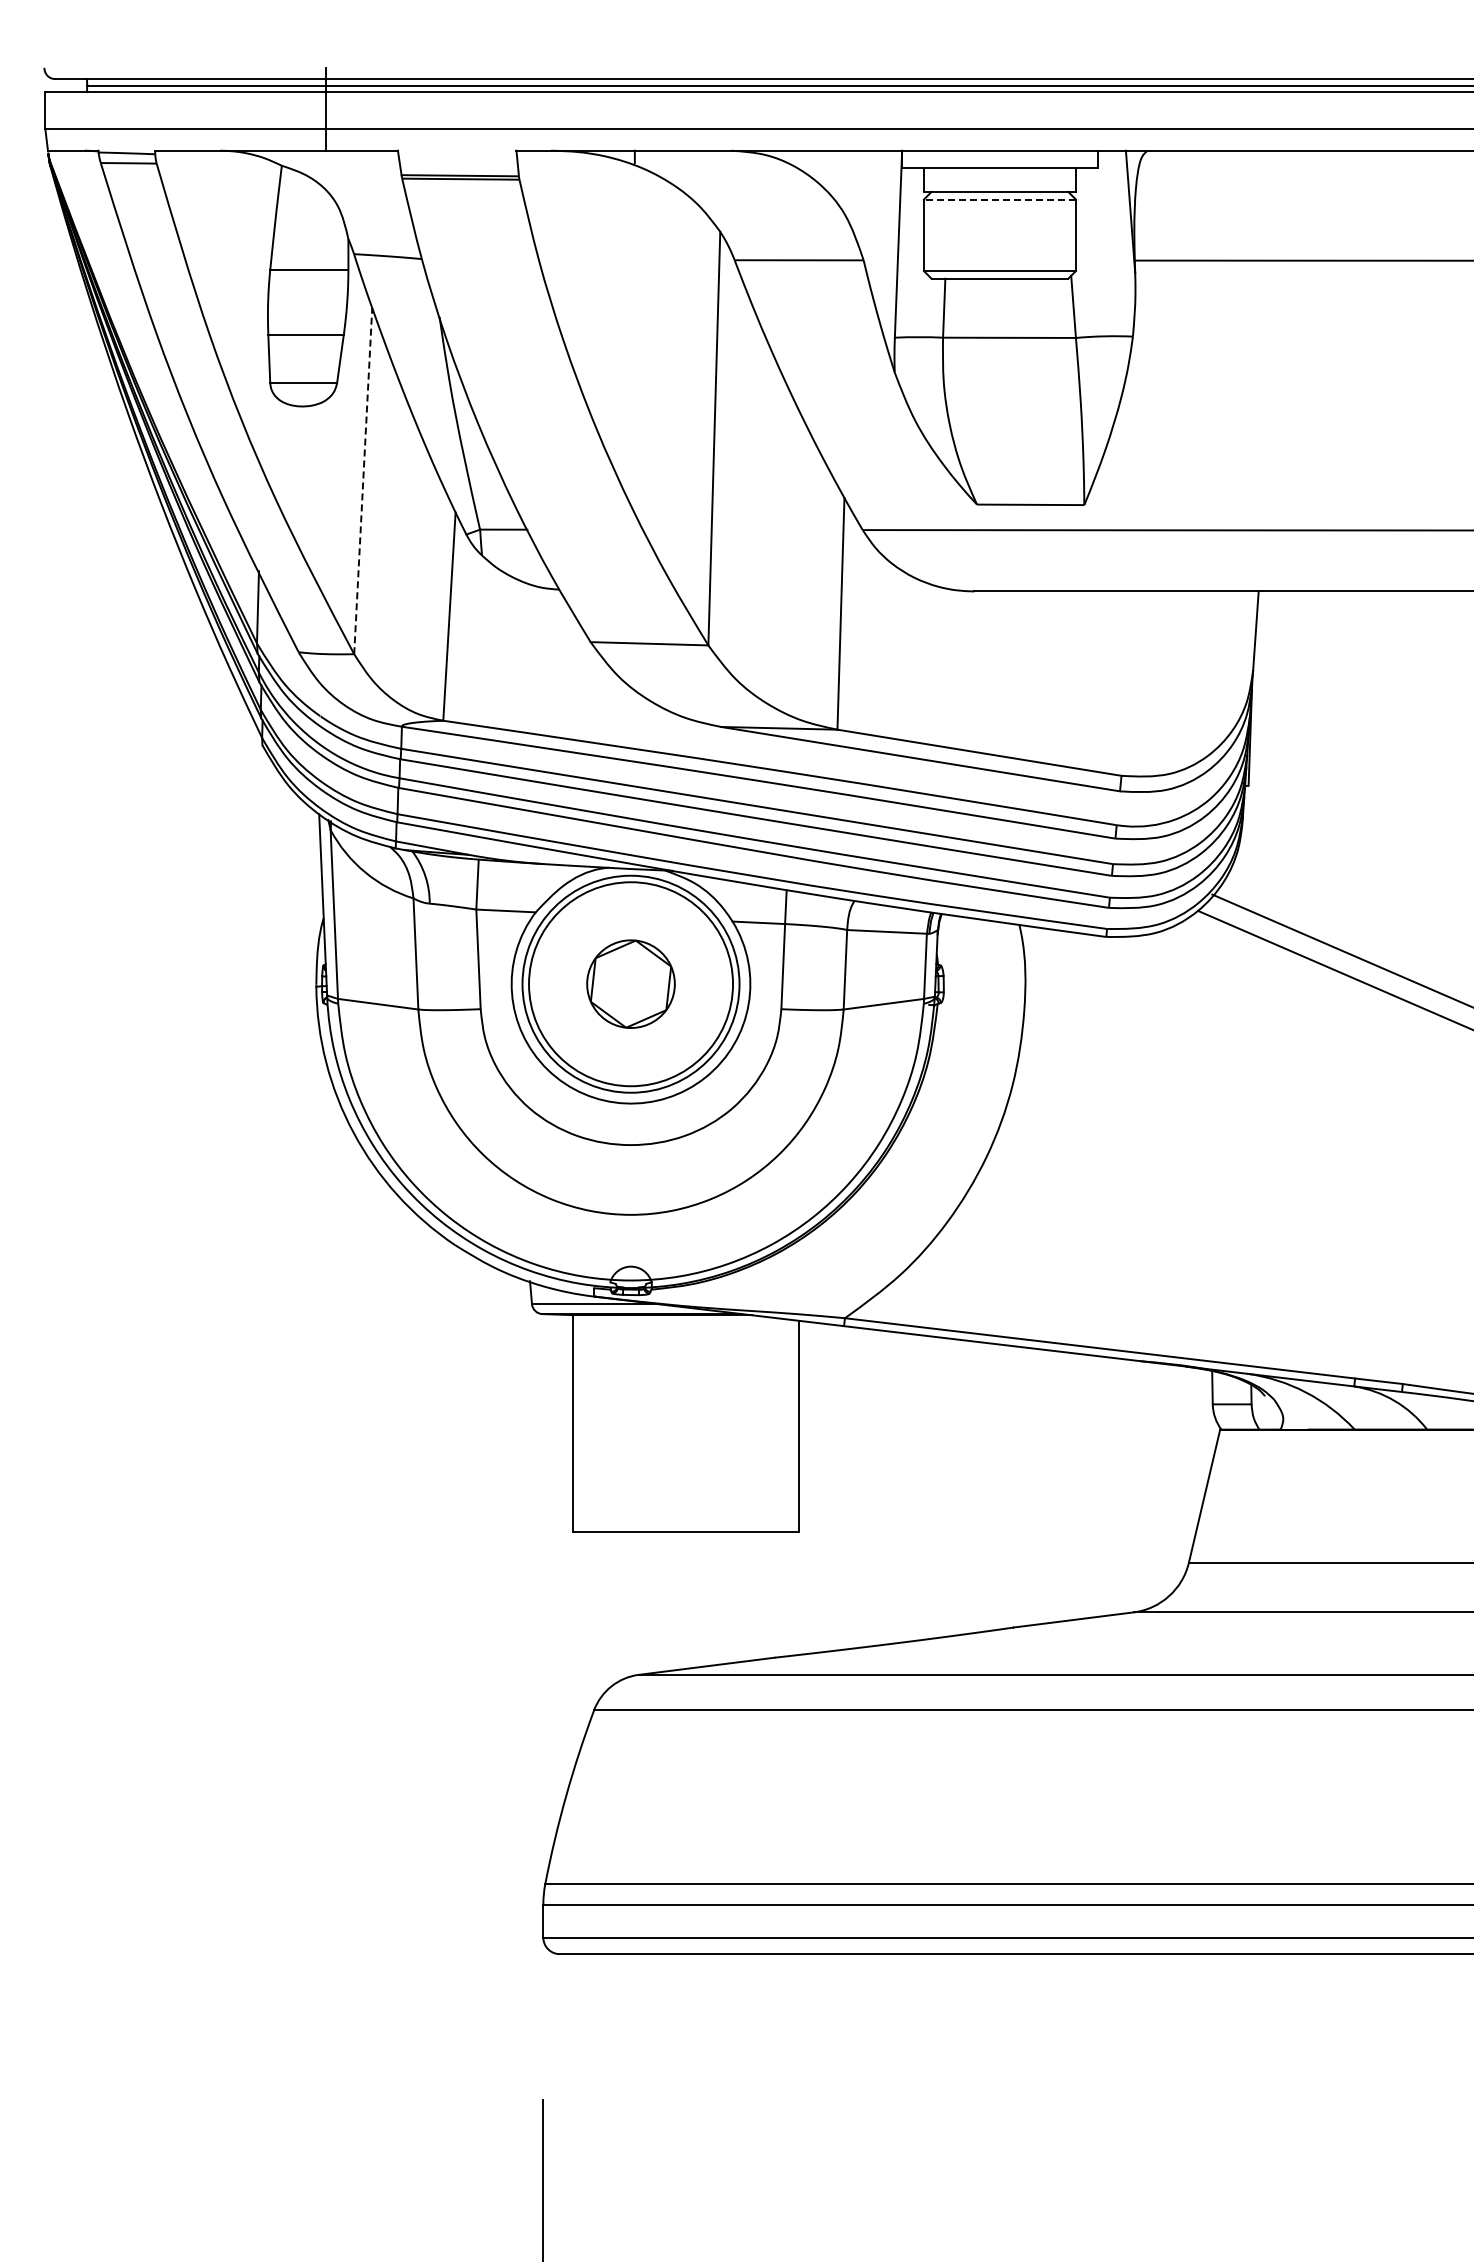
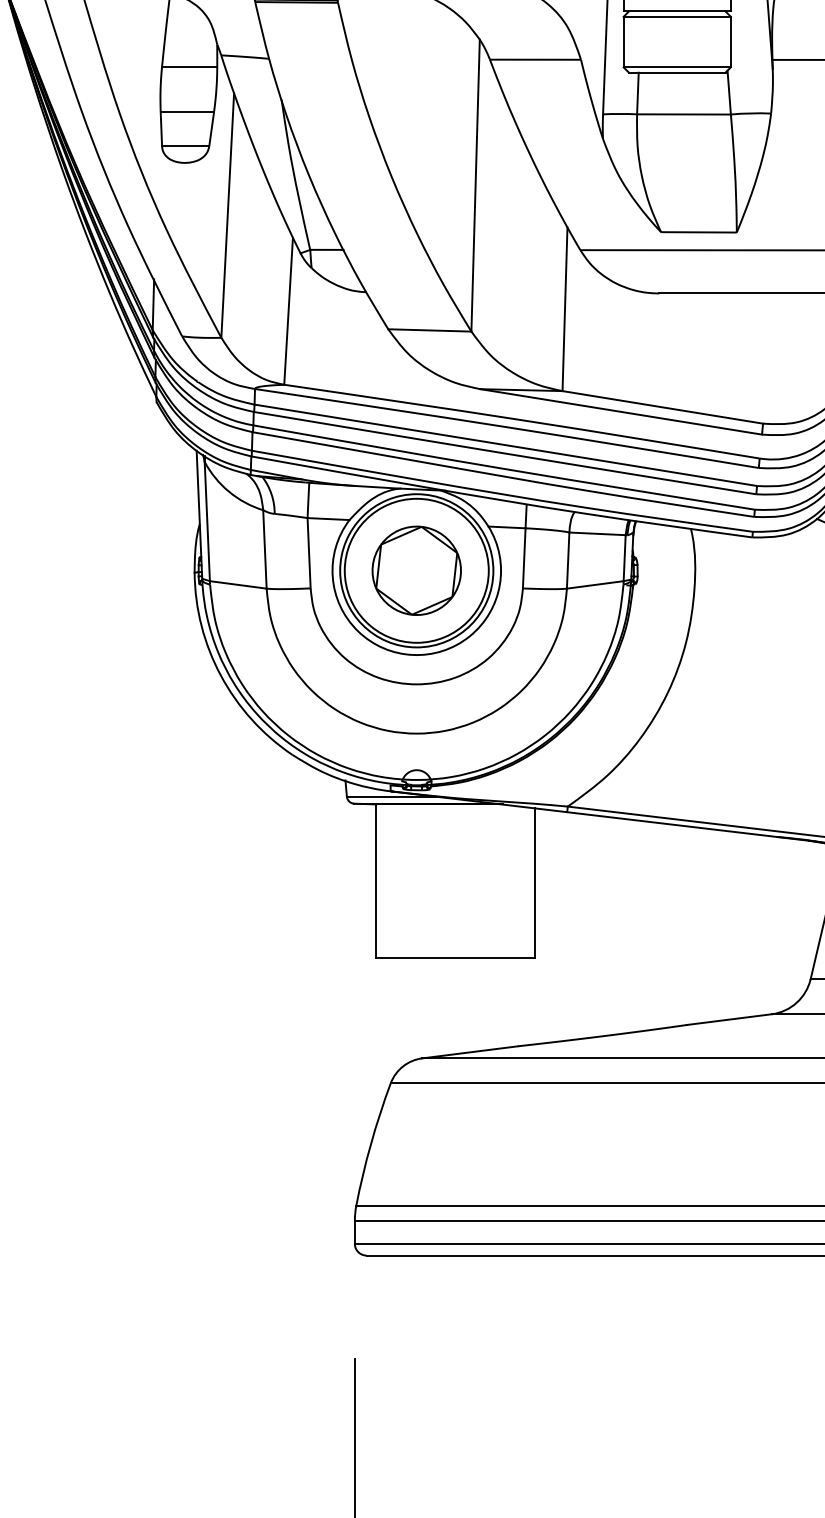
line: (999, 199) -> (676, 16), dashed -> solid
line: (363, 480) -> (227, 215), dashed -> solid
part: (630, 983) -> (416, 570), size x1.43

